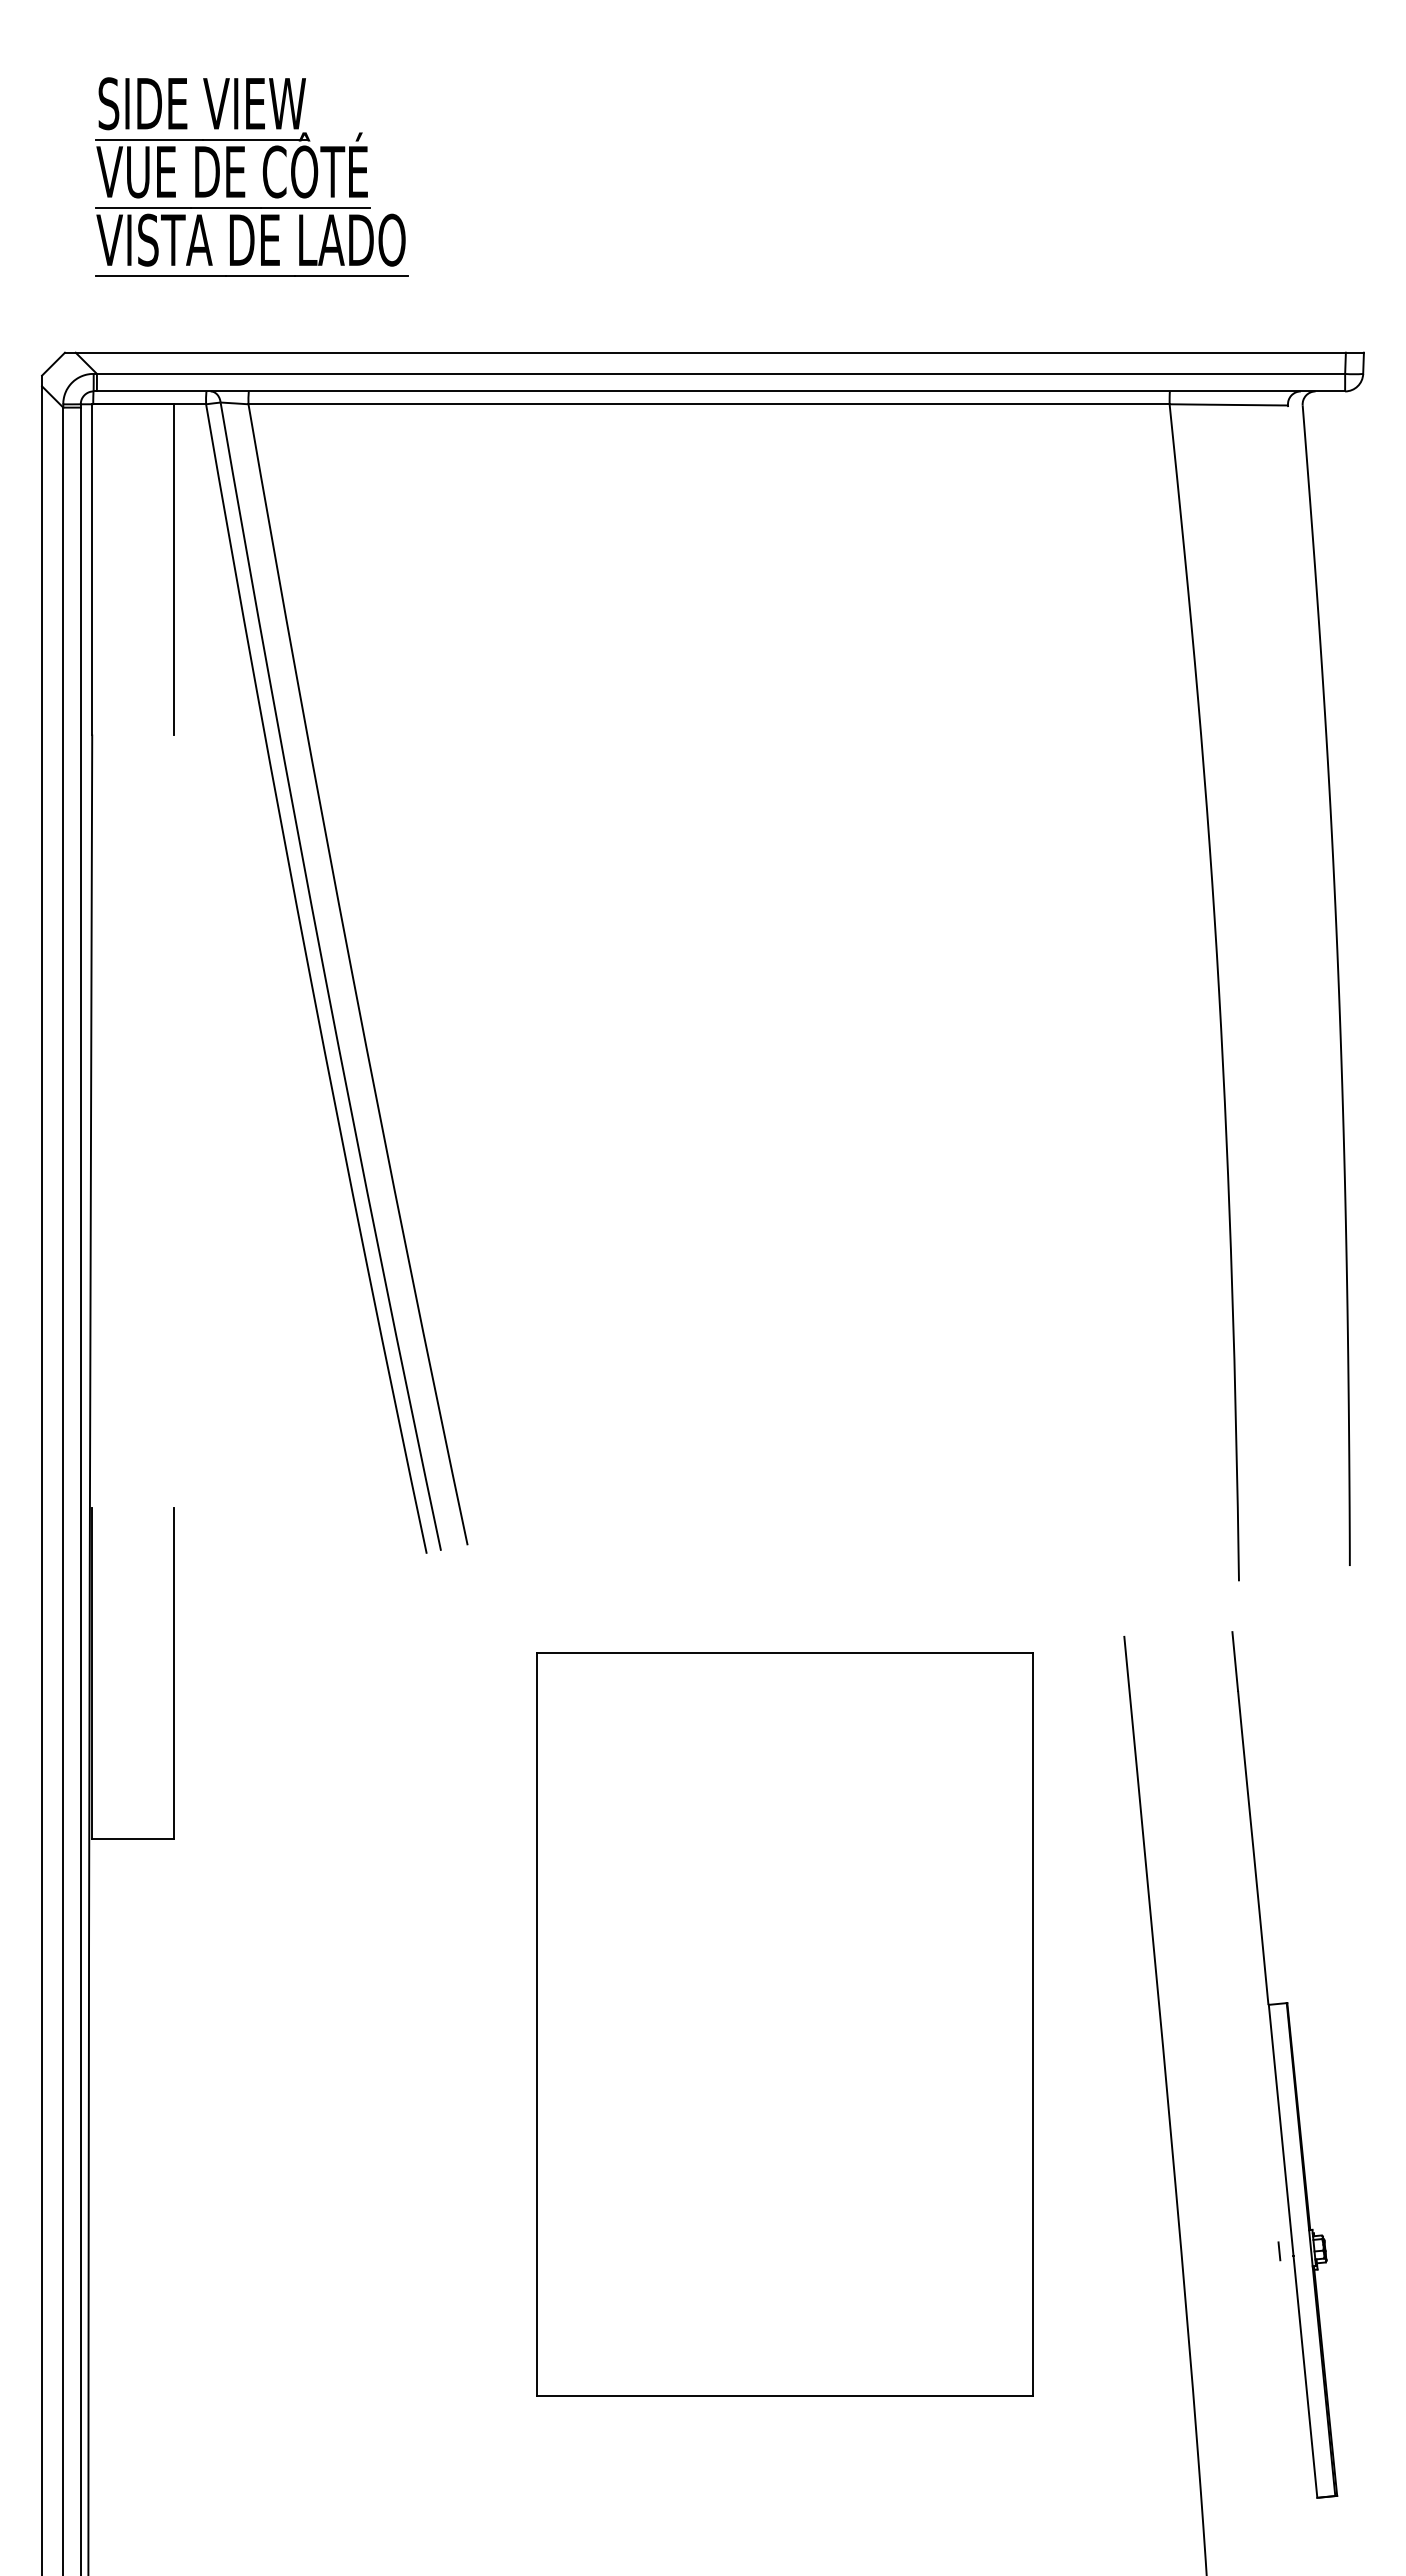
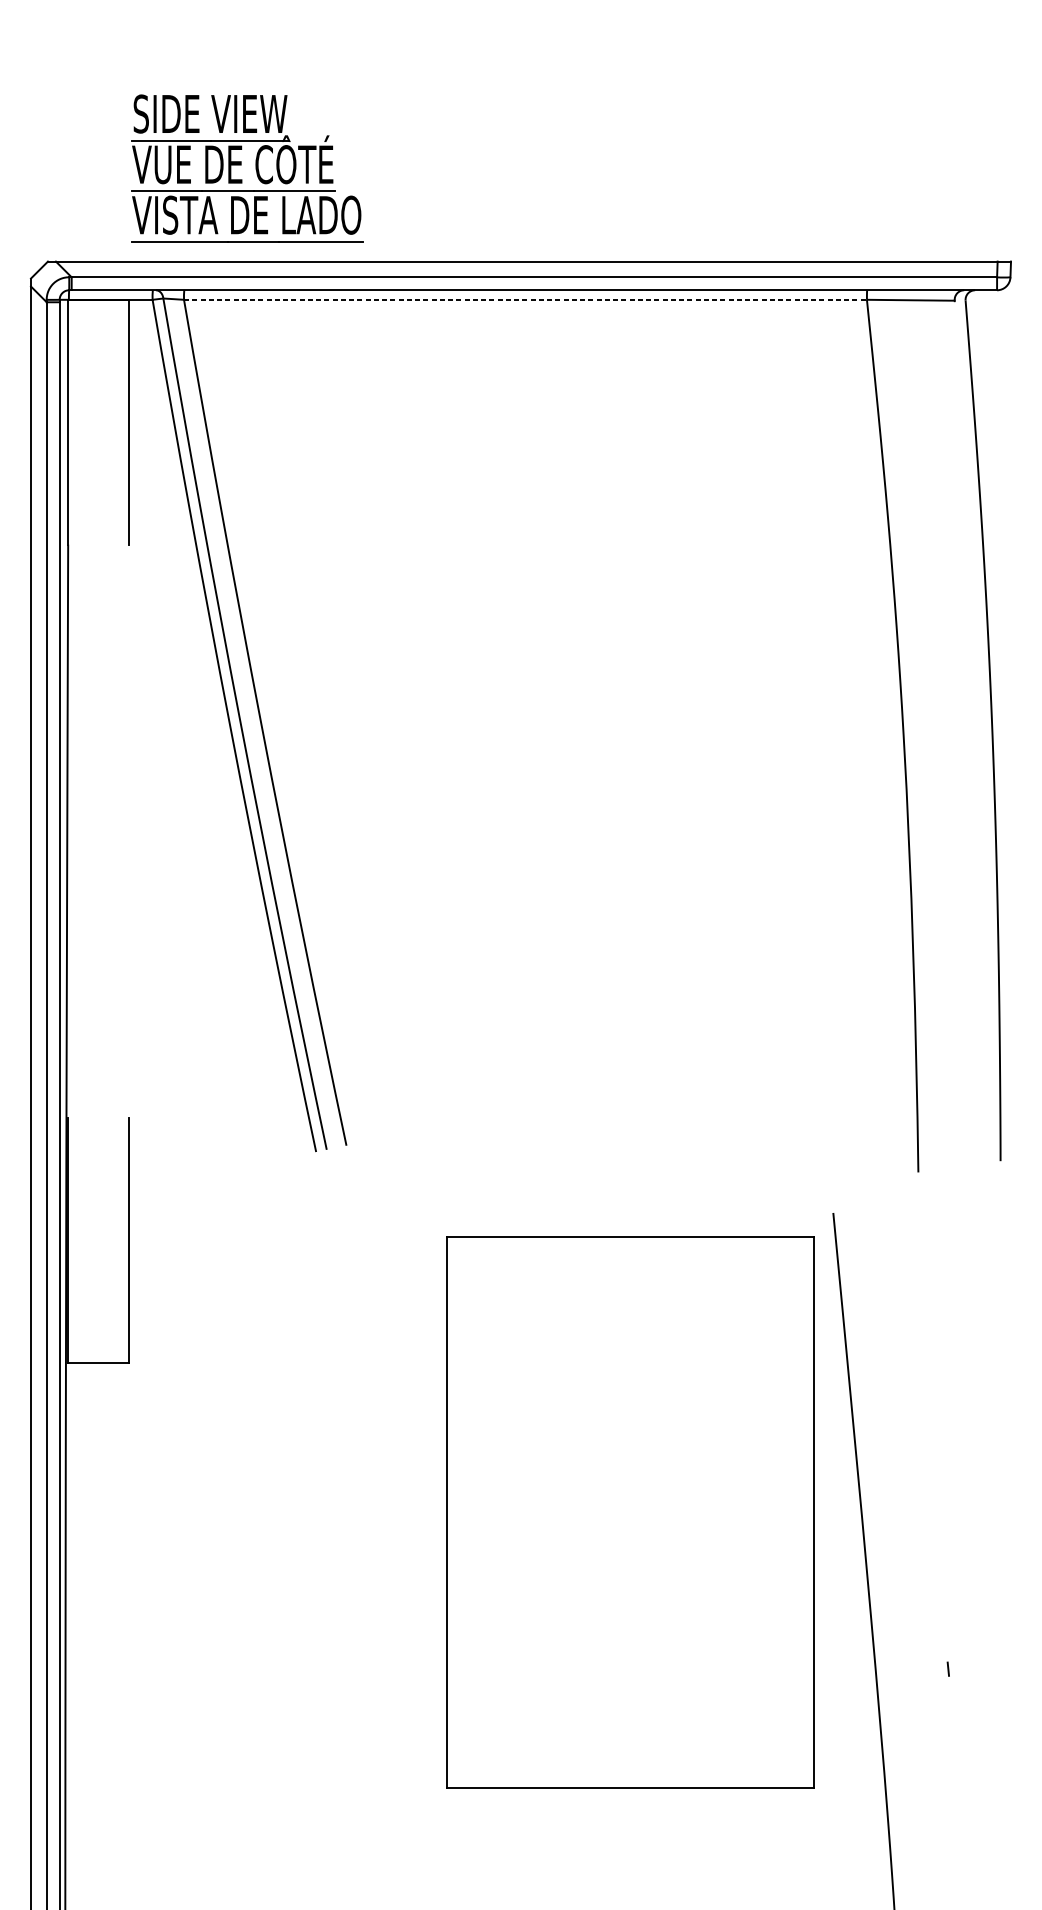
part: (244, 172) -> (241, 165), moved
line: (709, 404) -> (525, 299), solid -> dashed
part: (784, 2024) -> (630, 1512), moved
part: (1284, 2064) -> (952, 1530), removed

